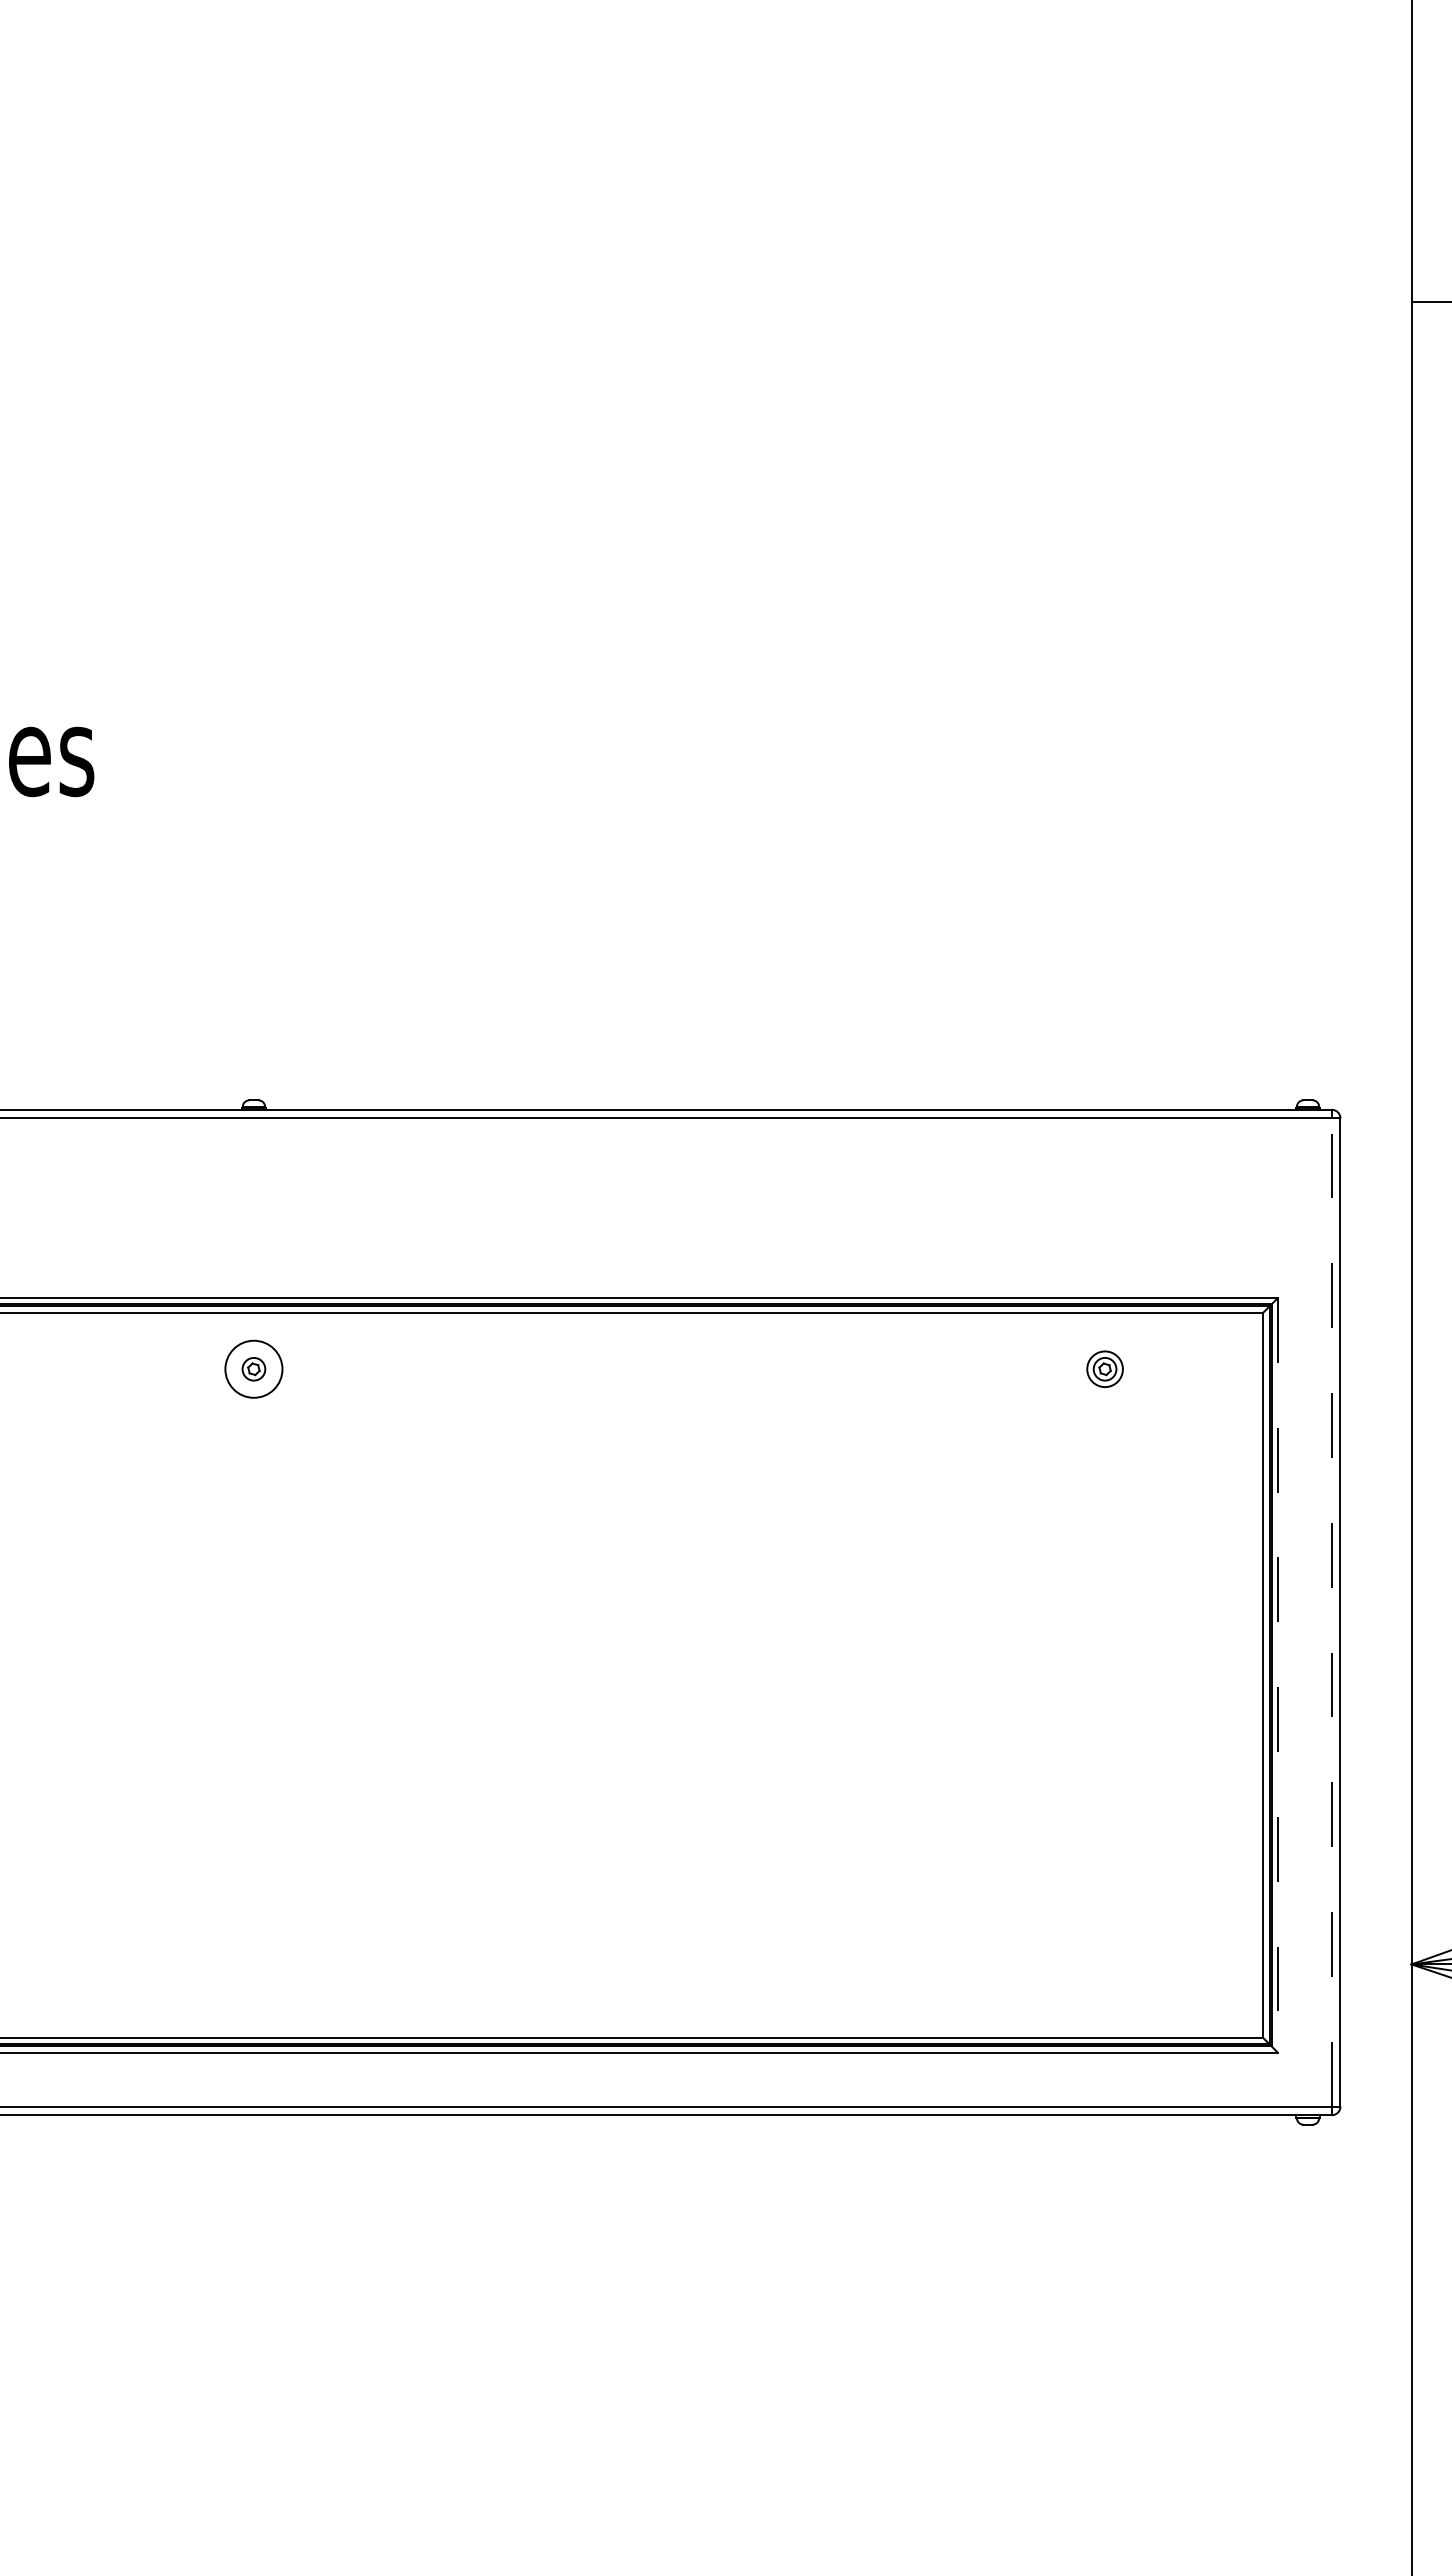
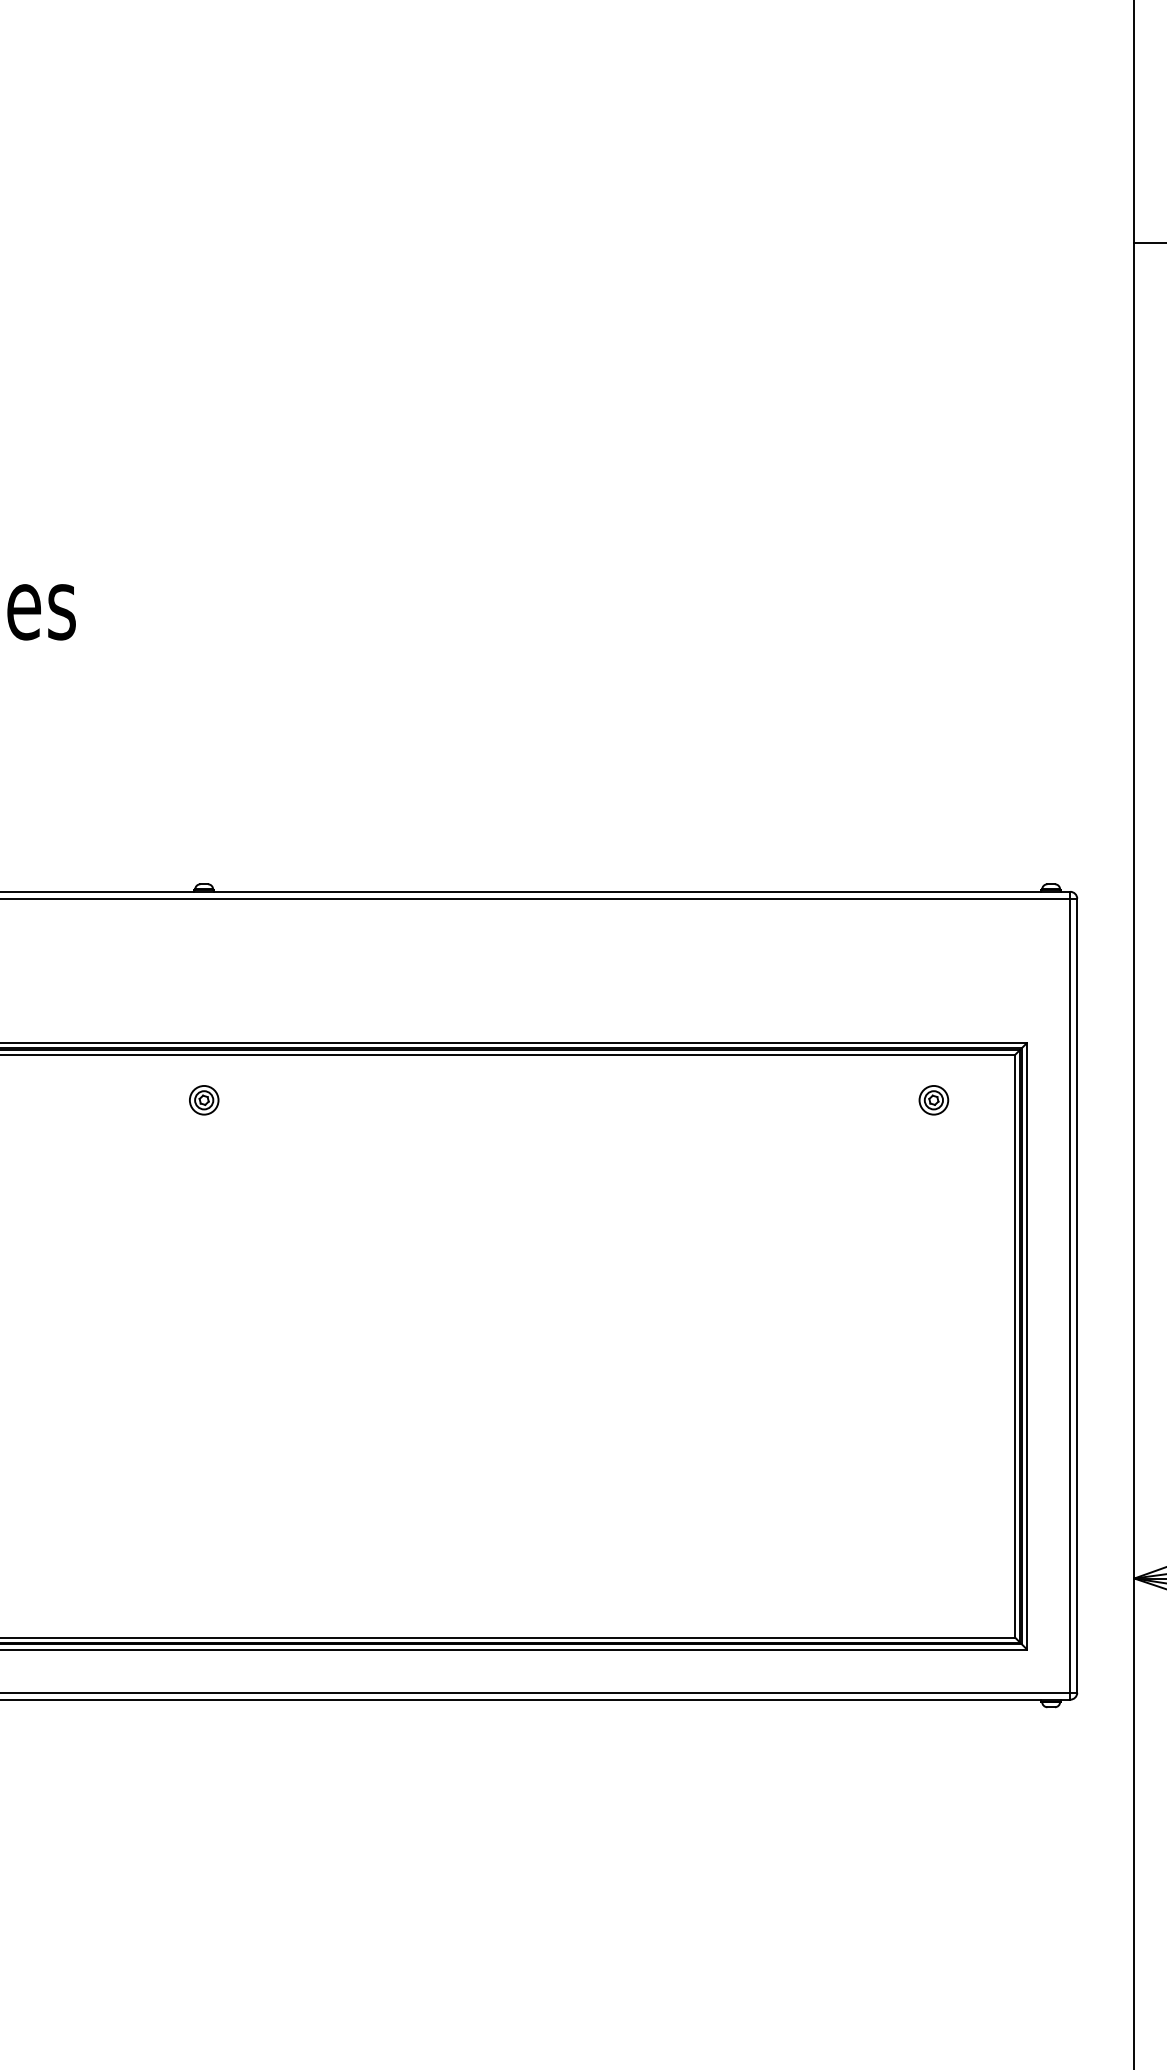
part: (1104, 1368) -> (933, 1099), moved
circle: (253, 1369) -> (203, 1100), size x0.62
line: (1331, 1612) -> (1070, 1295), dashed -> solid
line: (1278, 1675) -> (1027, 1346), dashed -> solid

